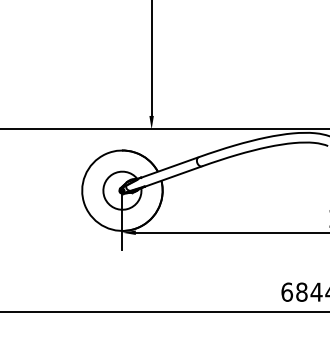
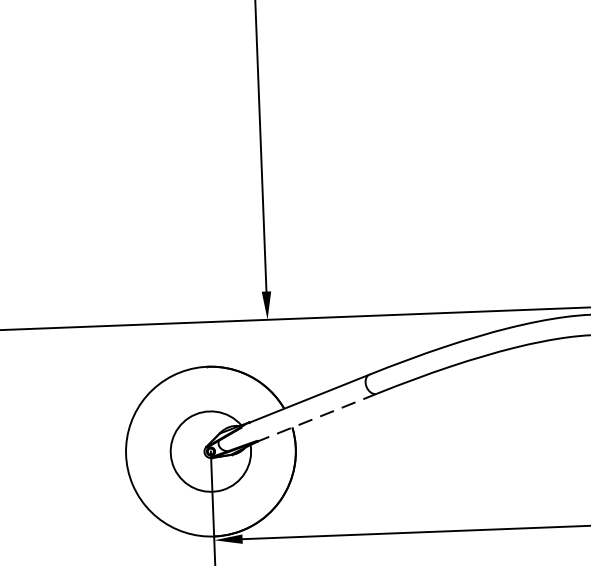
line: (173, 176) -> (317, 417), solid -> dashed

